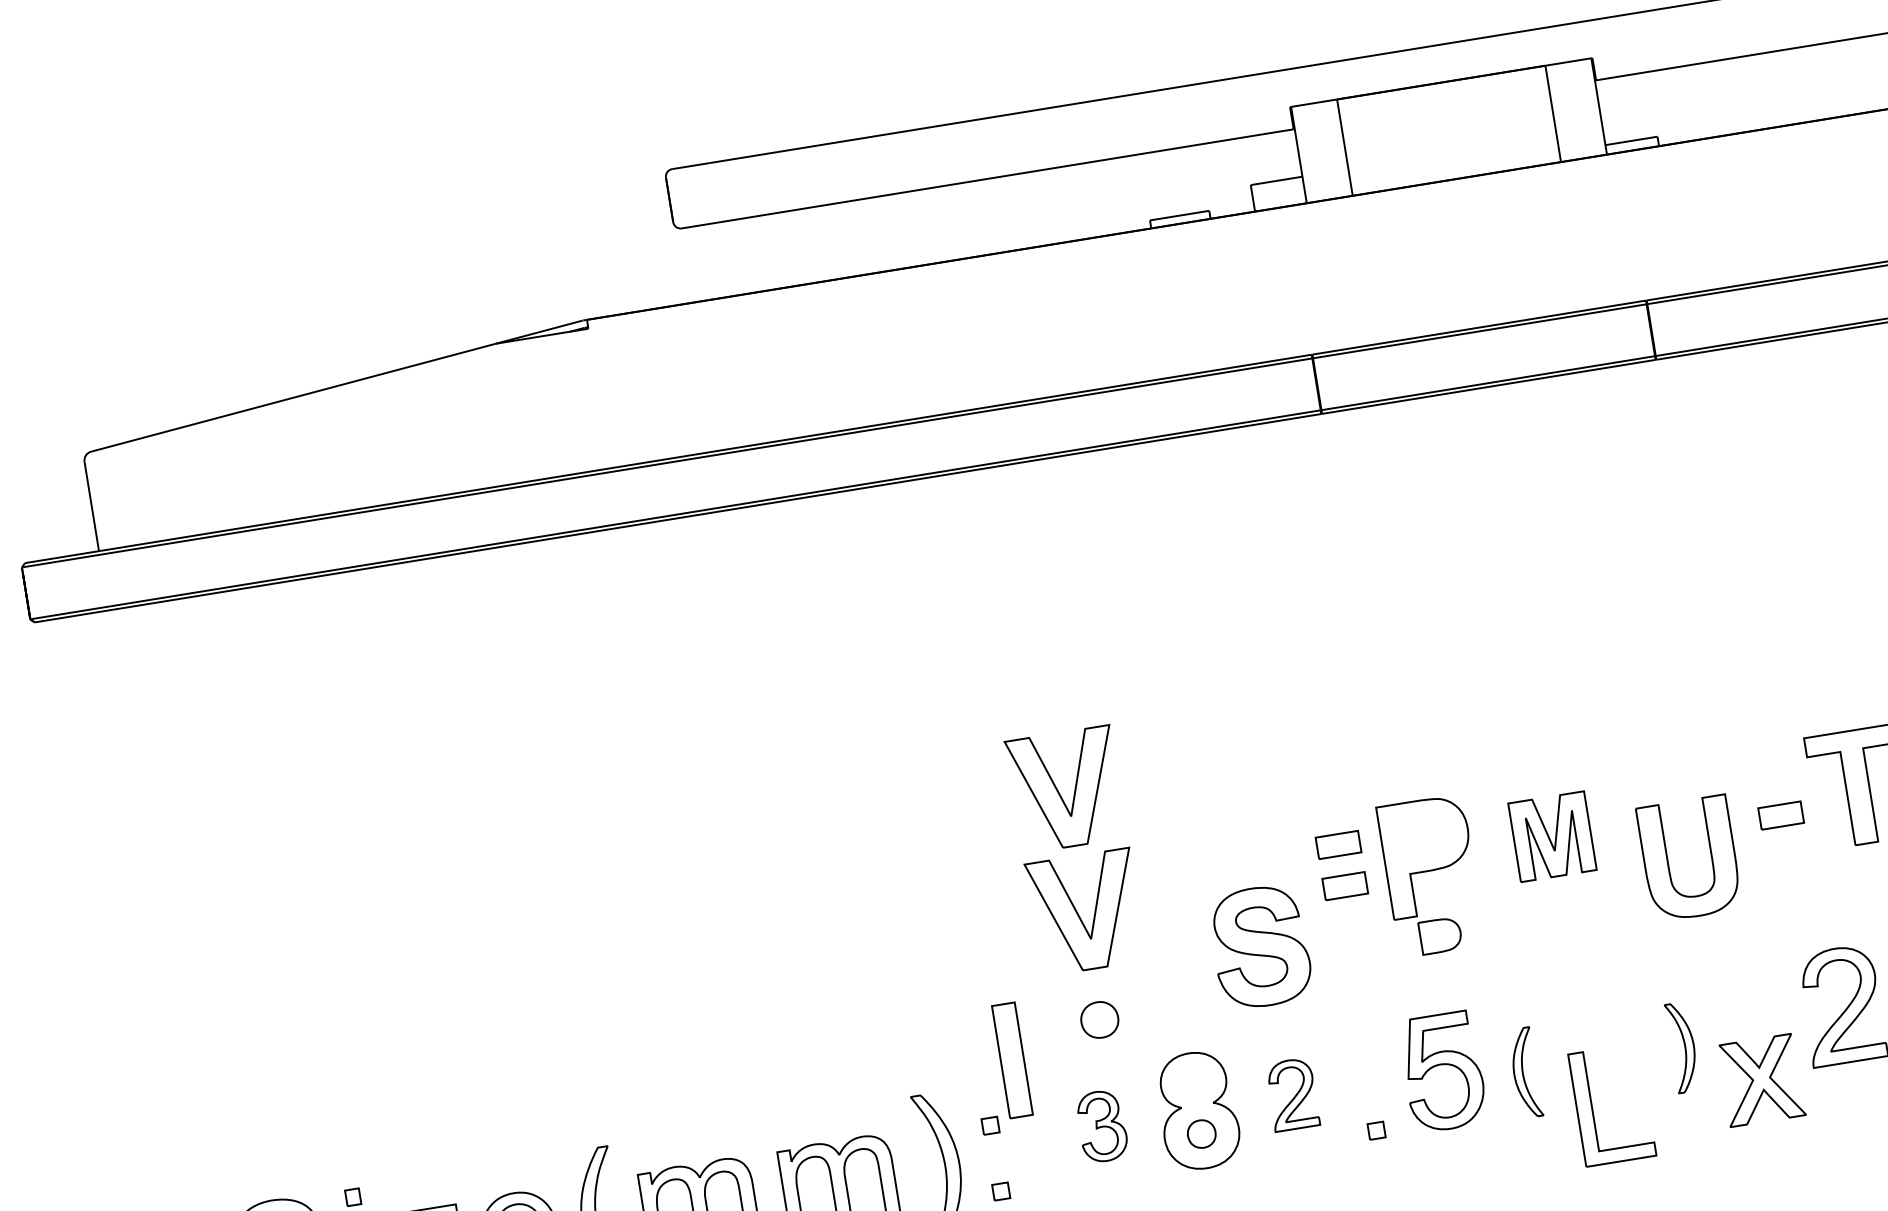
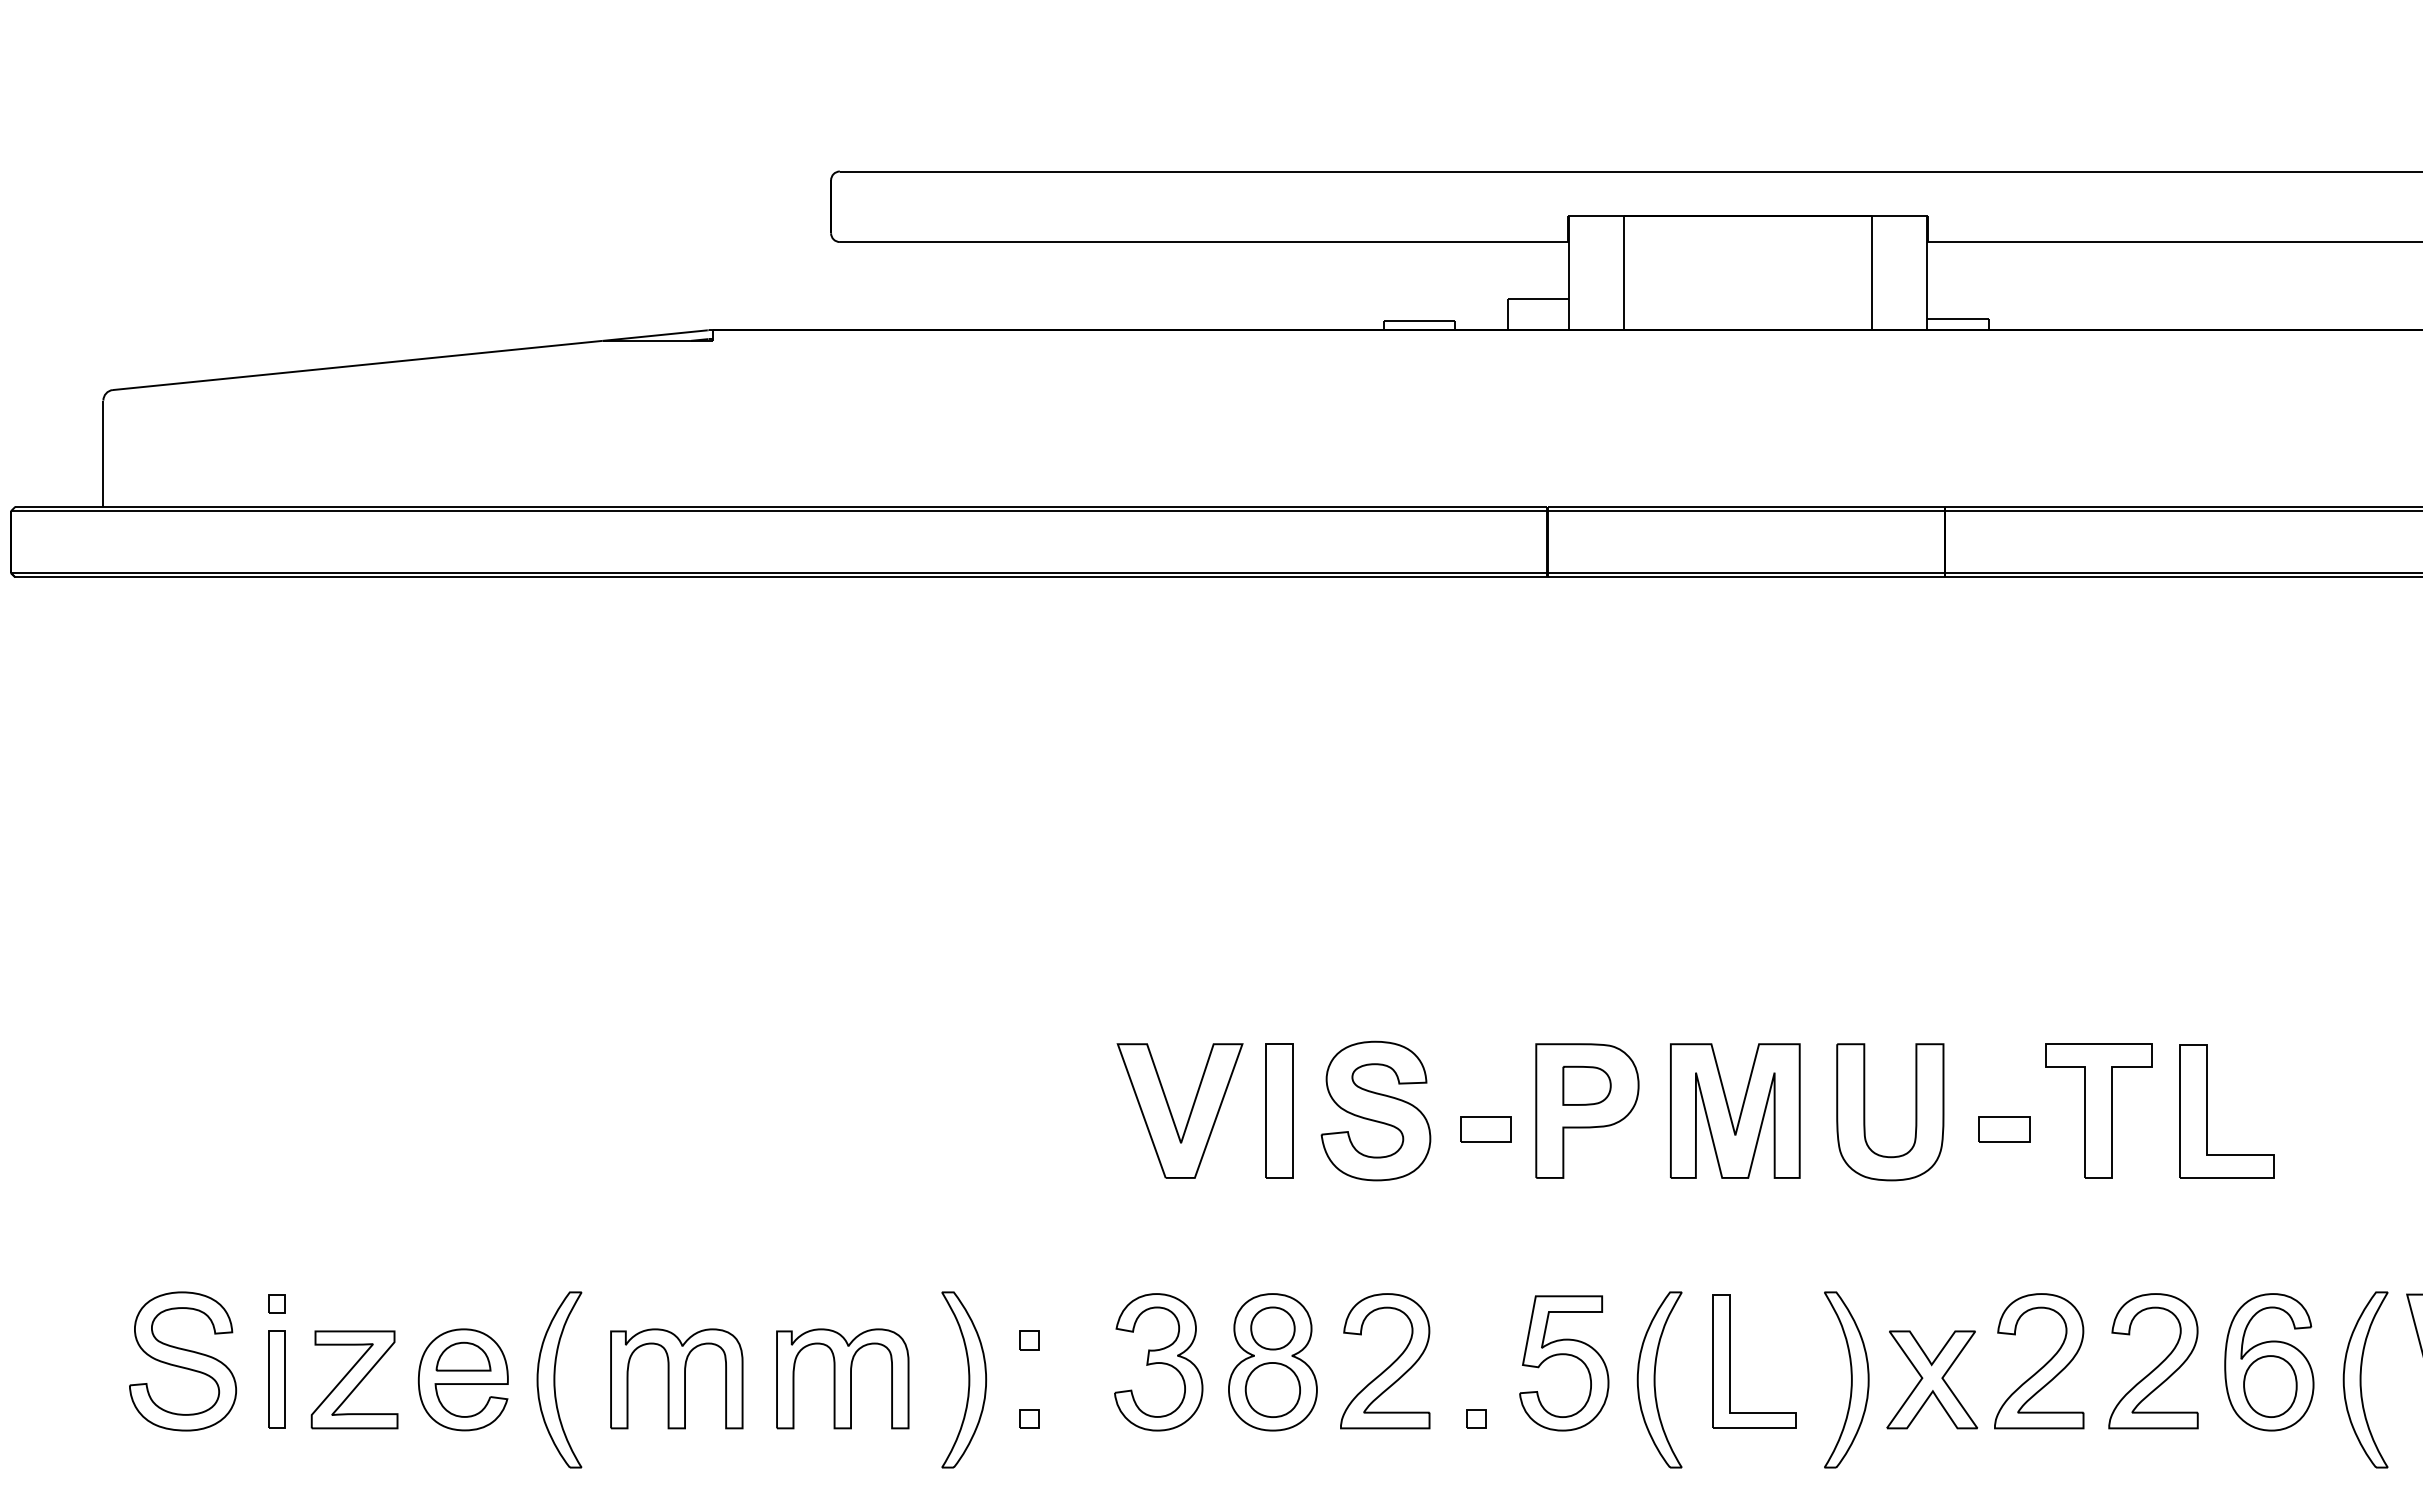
part: (1058, 791) -> (1171, 965), removed
part: (1552, 836) -> (1735, 1110), size x1.43
part: (1338, 845) -> (1485, 1080), removed
part: (1668, 862) -> (1865, 1112), moved
part: (1440, 935) -> (1586, 1085), moved
part: (1259, 946) -> (1375, 1110), moved
part: (1099, 1020) -> (1272, 1328), moved
part: (1682, 1047) -> (1846, 1379), size x1.67
part: (1012, 1059) -> (1279, 1110), moved
part: (1525, 1072) -> (1659, 1379), size x1.67
part: (1761, 1079) -> (1932, 1379), moved
part: (1292, 1094) -> (1385, 1361), size x1.67
part: (1592, 1108) -> (1730, 1361), moved
part: (1102, 1126) -> (1158, 1362), size x1.67
part: (1201, 1133) -> (1272, 1389), size x1.67

